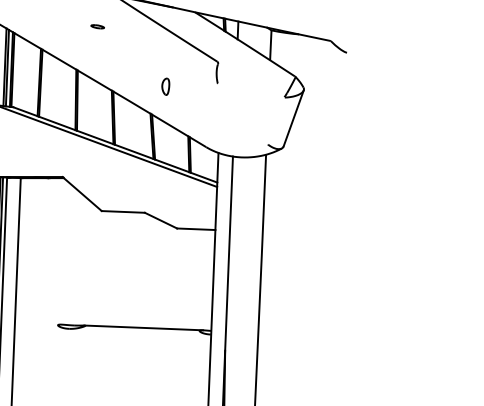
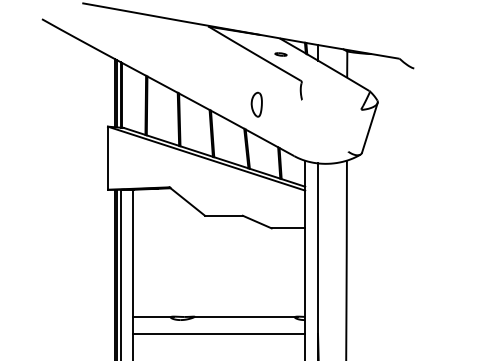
part: (97, 26) -> (280, 54), moved
part: (165, 86) -> (256, 104), size x1.67
line: (37, 323) -> (152, 316), added
line: (111, 345) -> (218, 333), added

